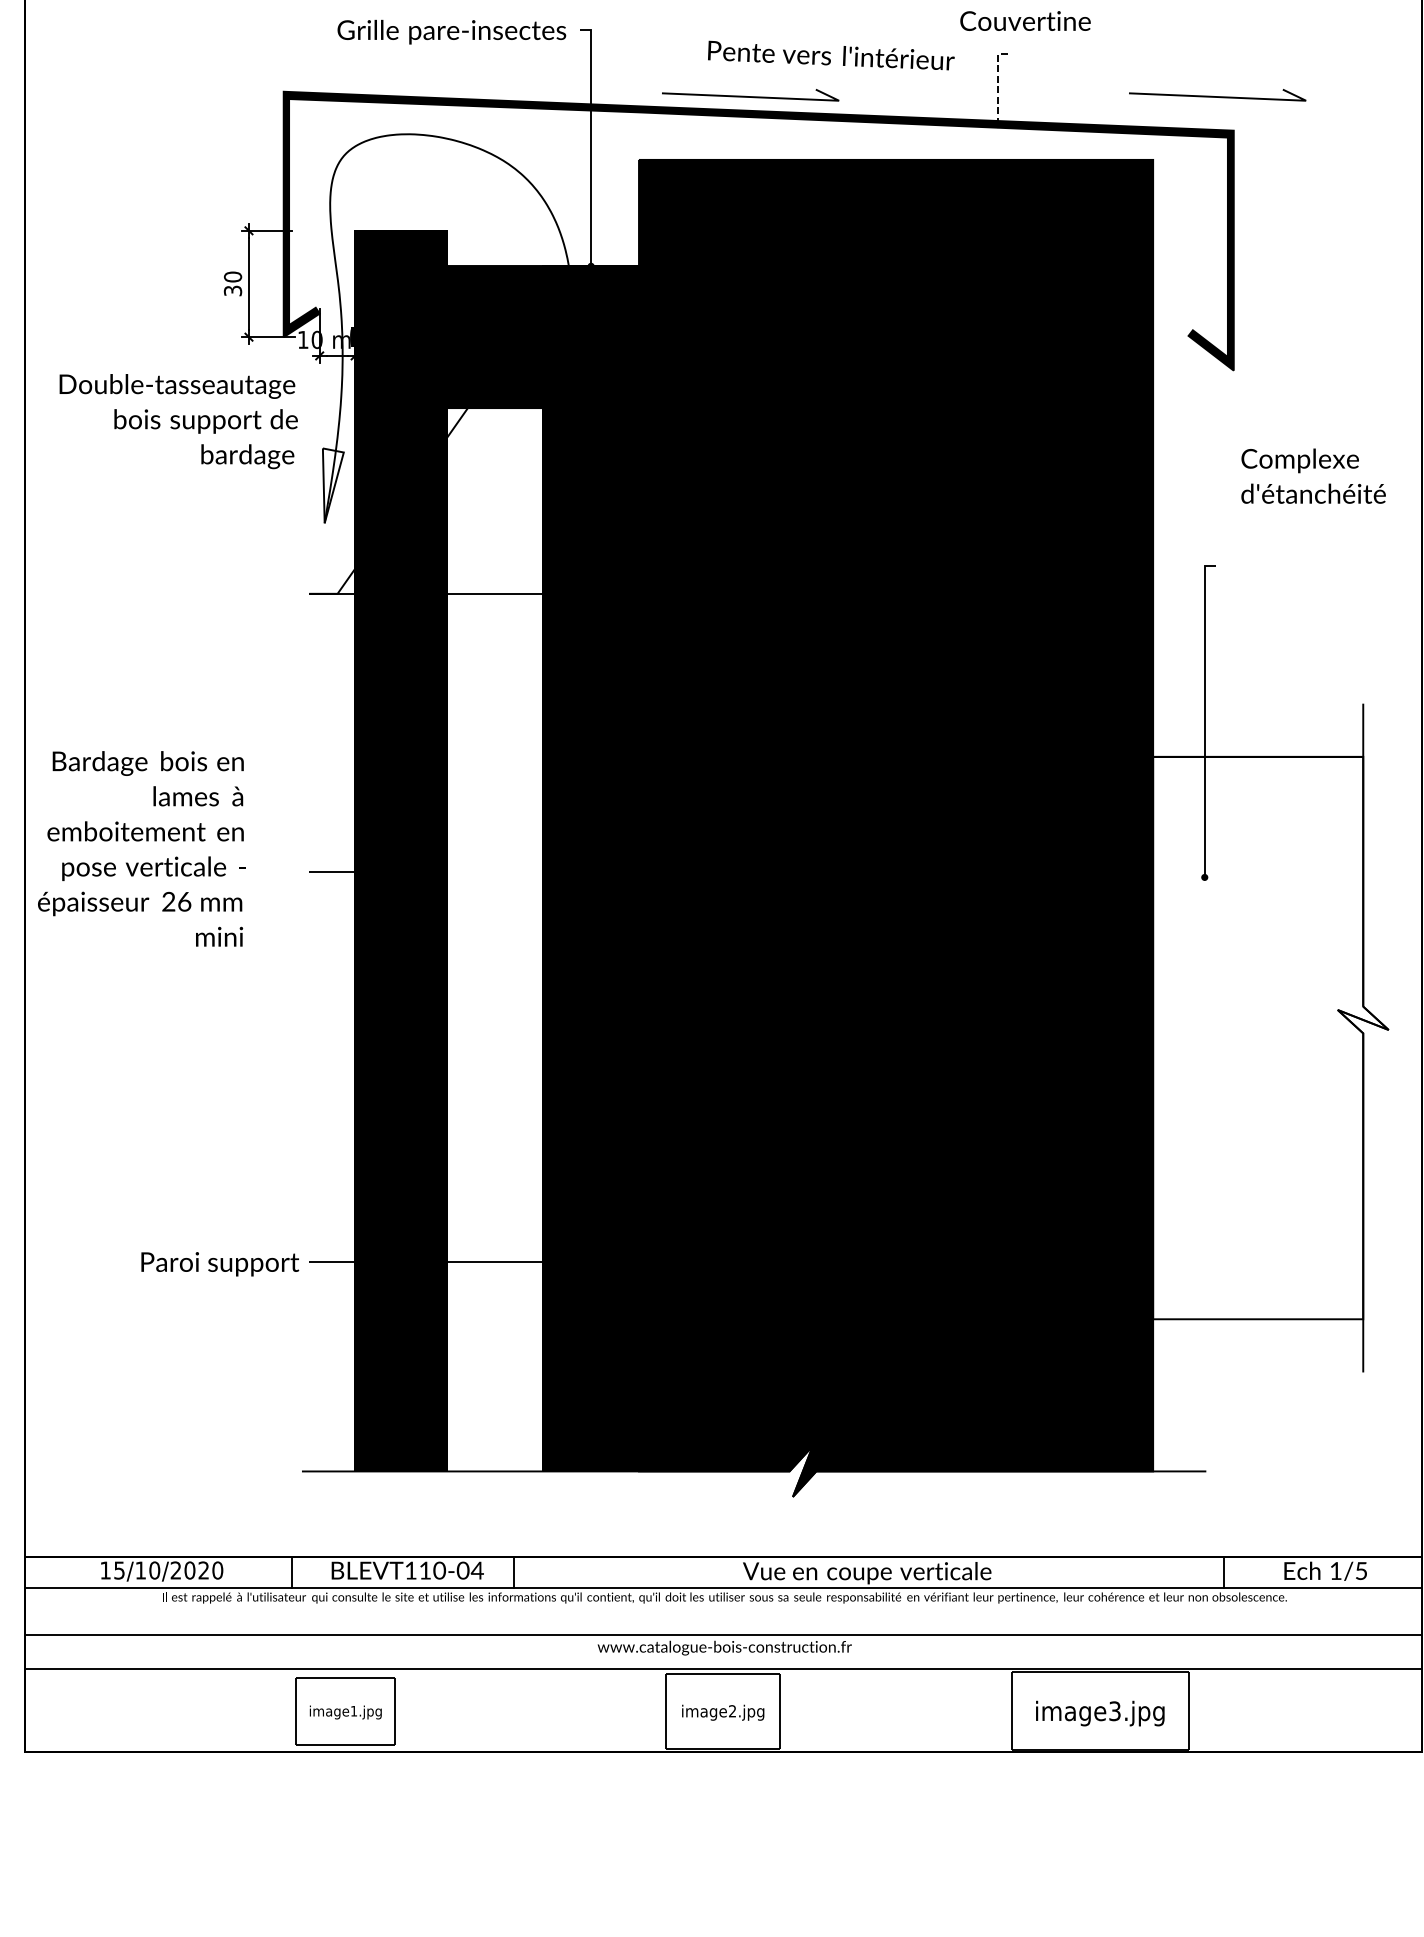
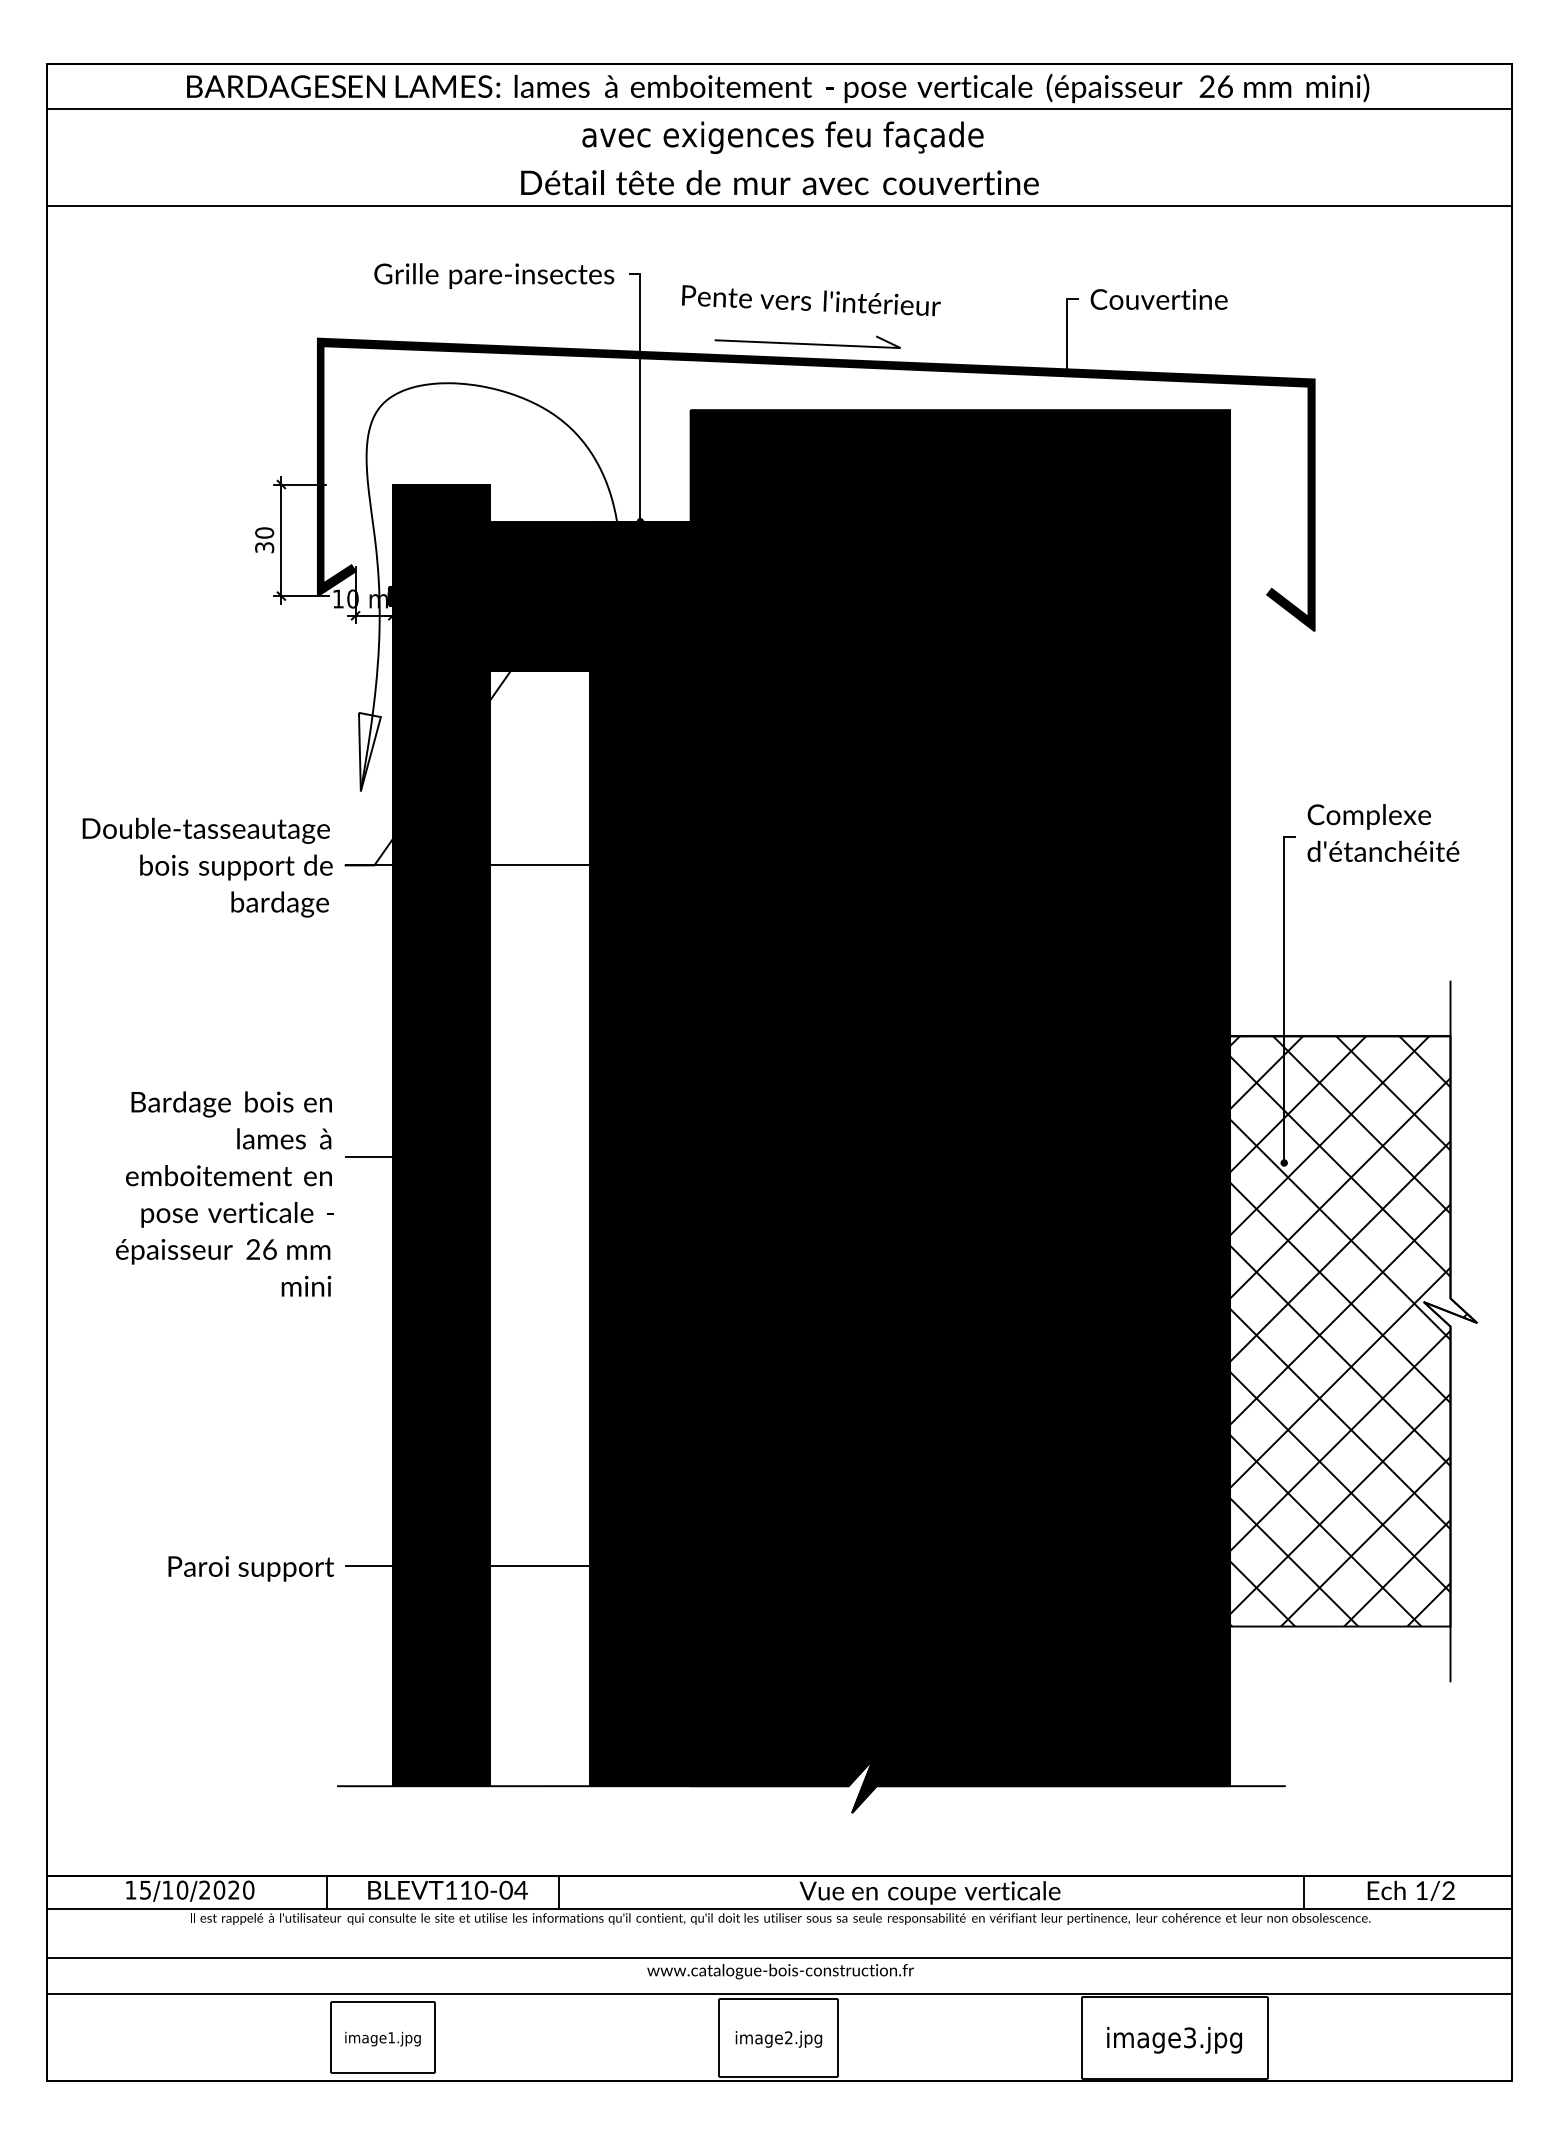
text: (1024, 21) -> (1158, 299), moved
text: (831, 55) -> (811, 300), moved
line: (998, 83) -> (1067, 329), dashed -> solid
line: (1217, 96) -> (1297, 343), removed
text: (178, 421) -> (207, 867), moved
text: (1313, 475) -> (1383, 832), moved
text: (141, 848) -> (224, 1193), moved
hatch: (1266, 1038) -> (1348, 1331), added
text: (1361, 1570) -> (1448, 1890), 1/5 -> 1/2

